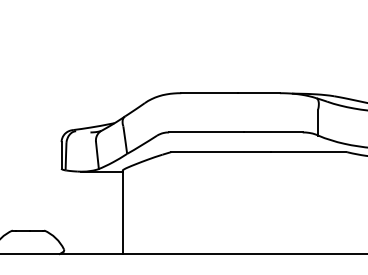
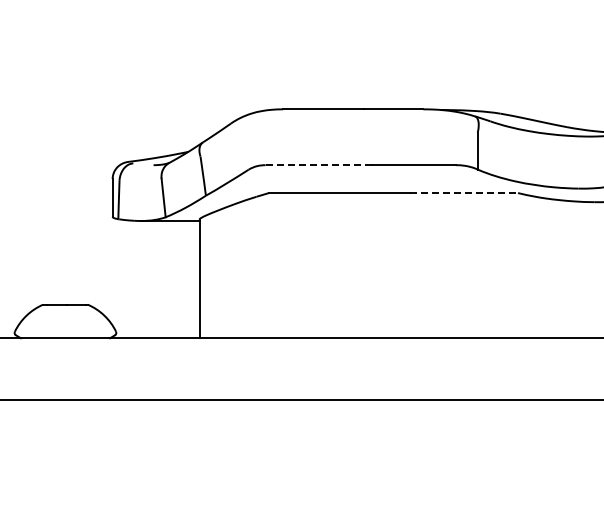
line: (206, 132) -> (319, 165), solid -> dashed
line: (308, 152) -> (464, 193), solid -> dashed

